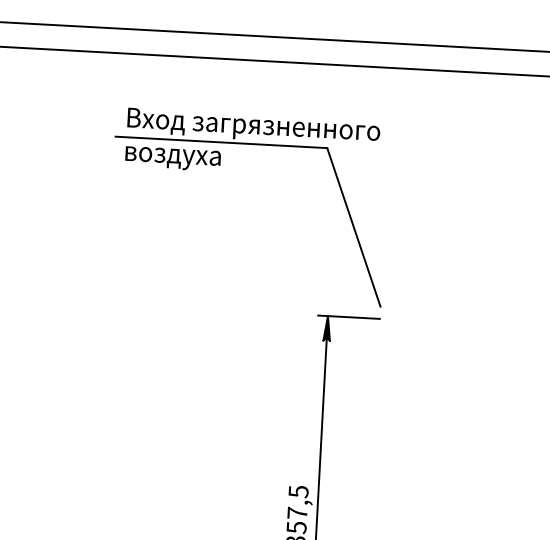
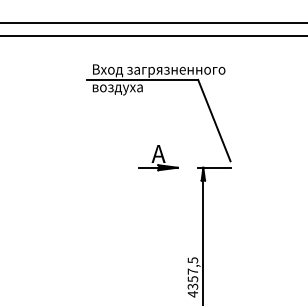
part: (243, 293) -> (158, 158), added

